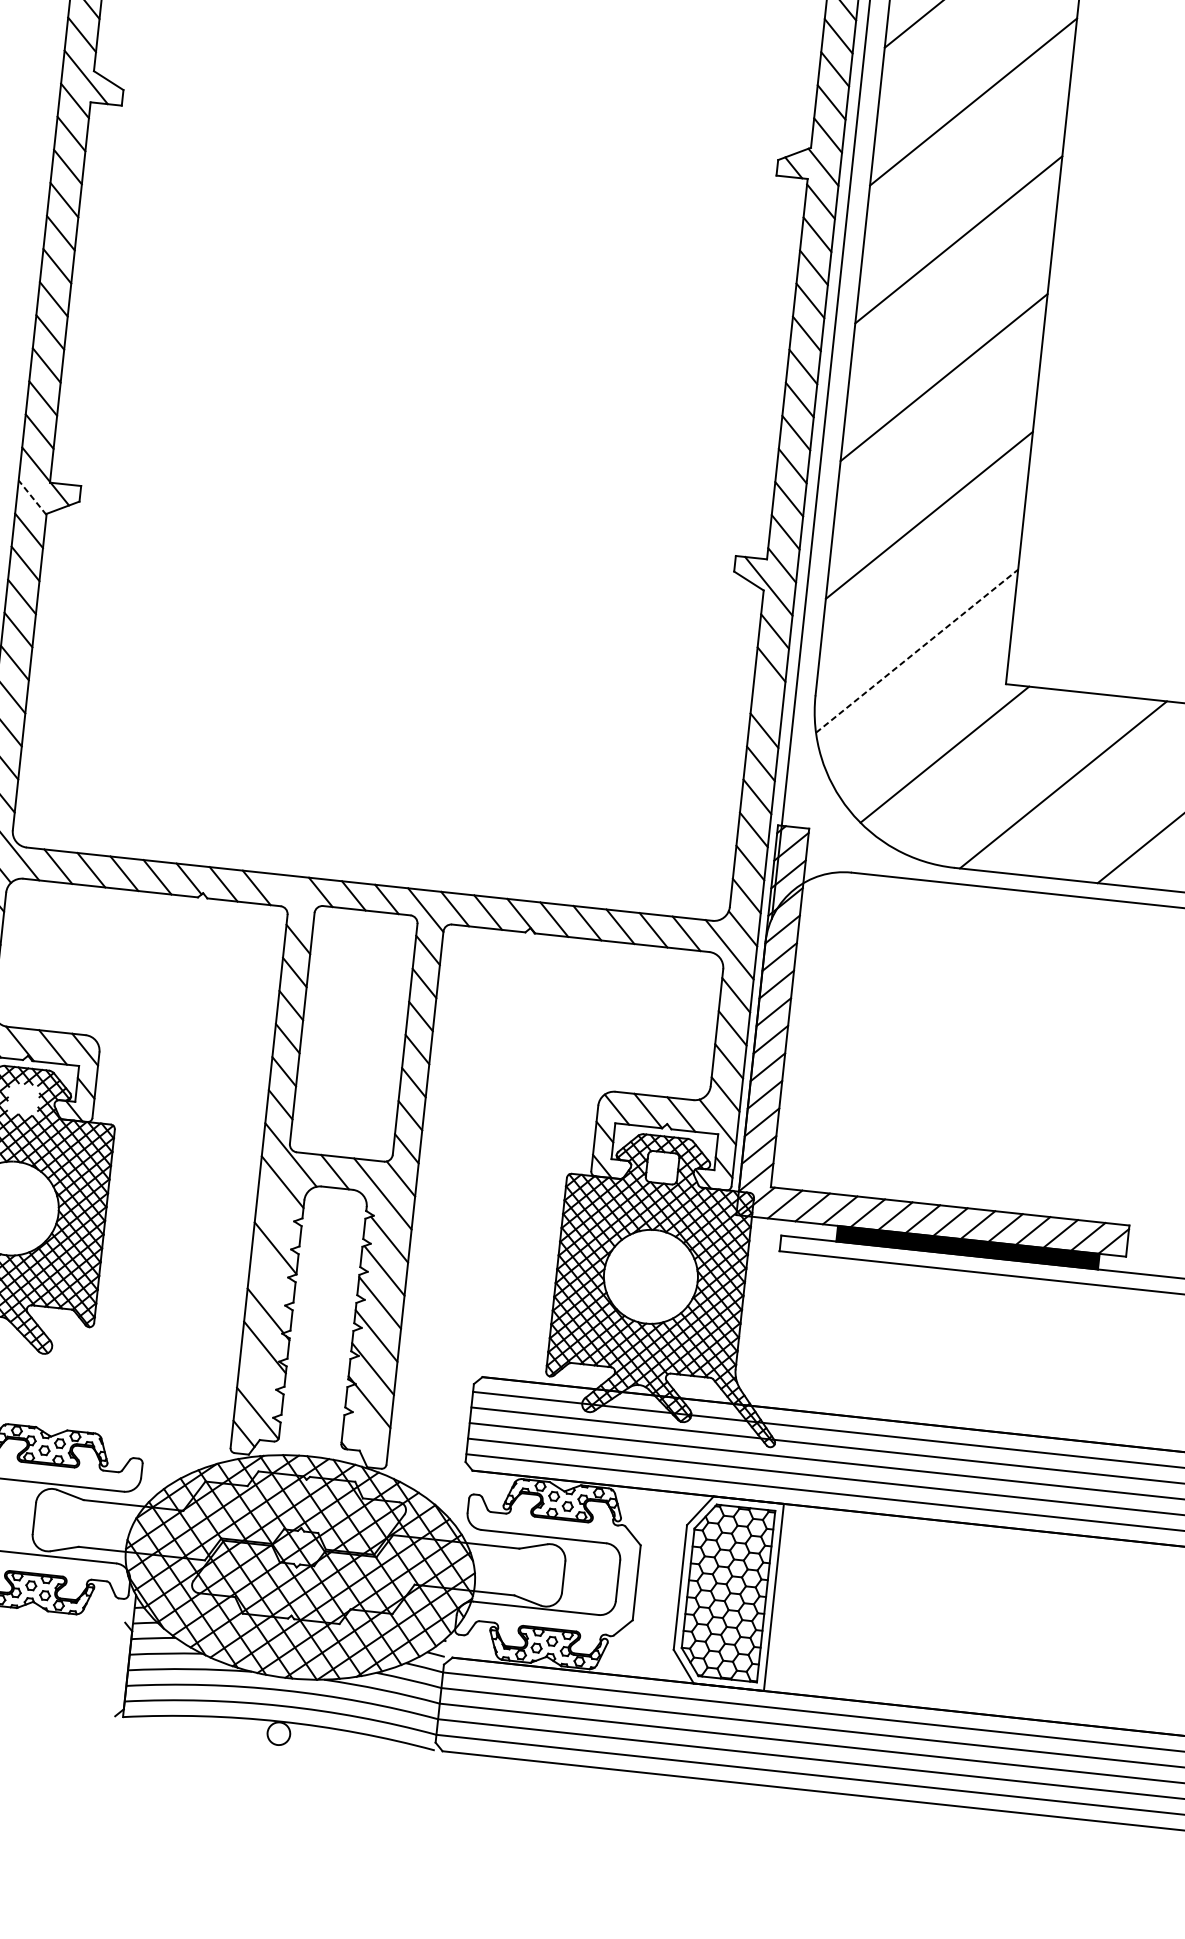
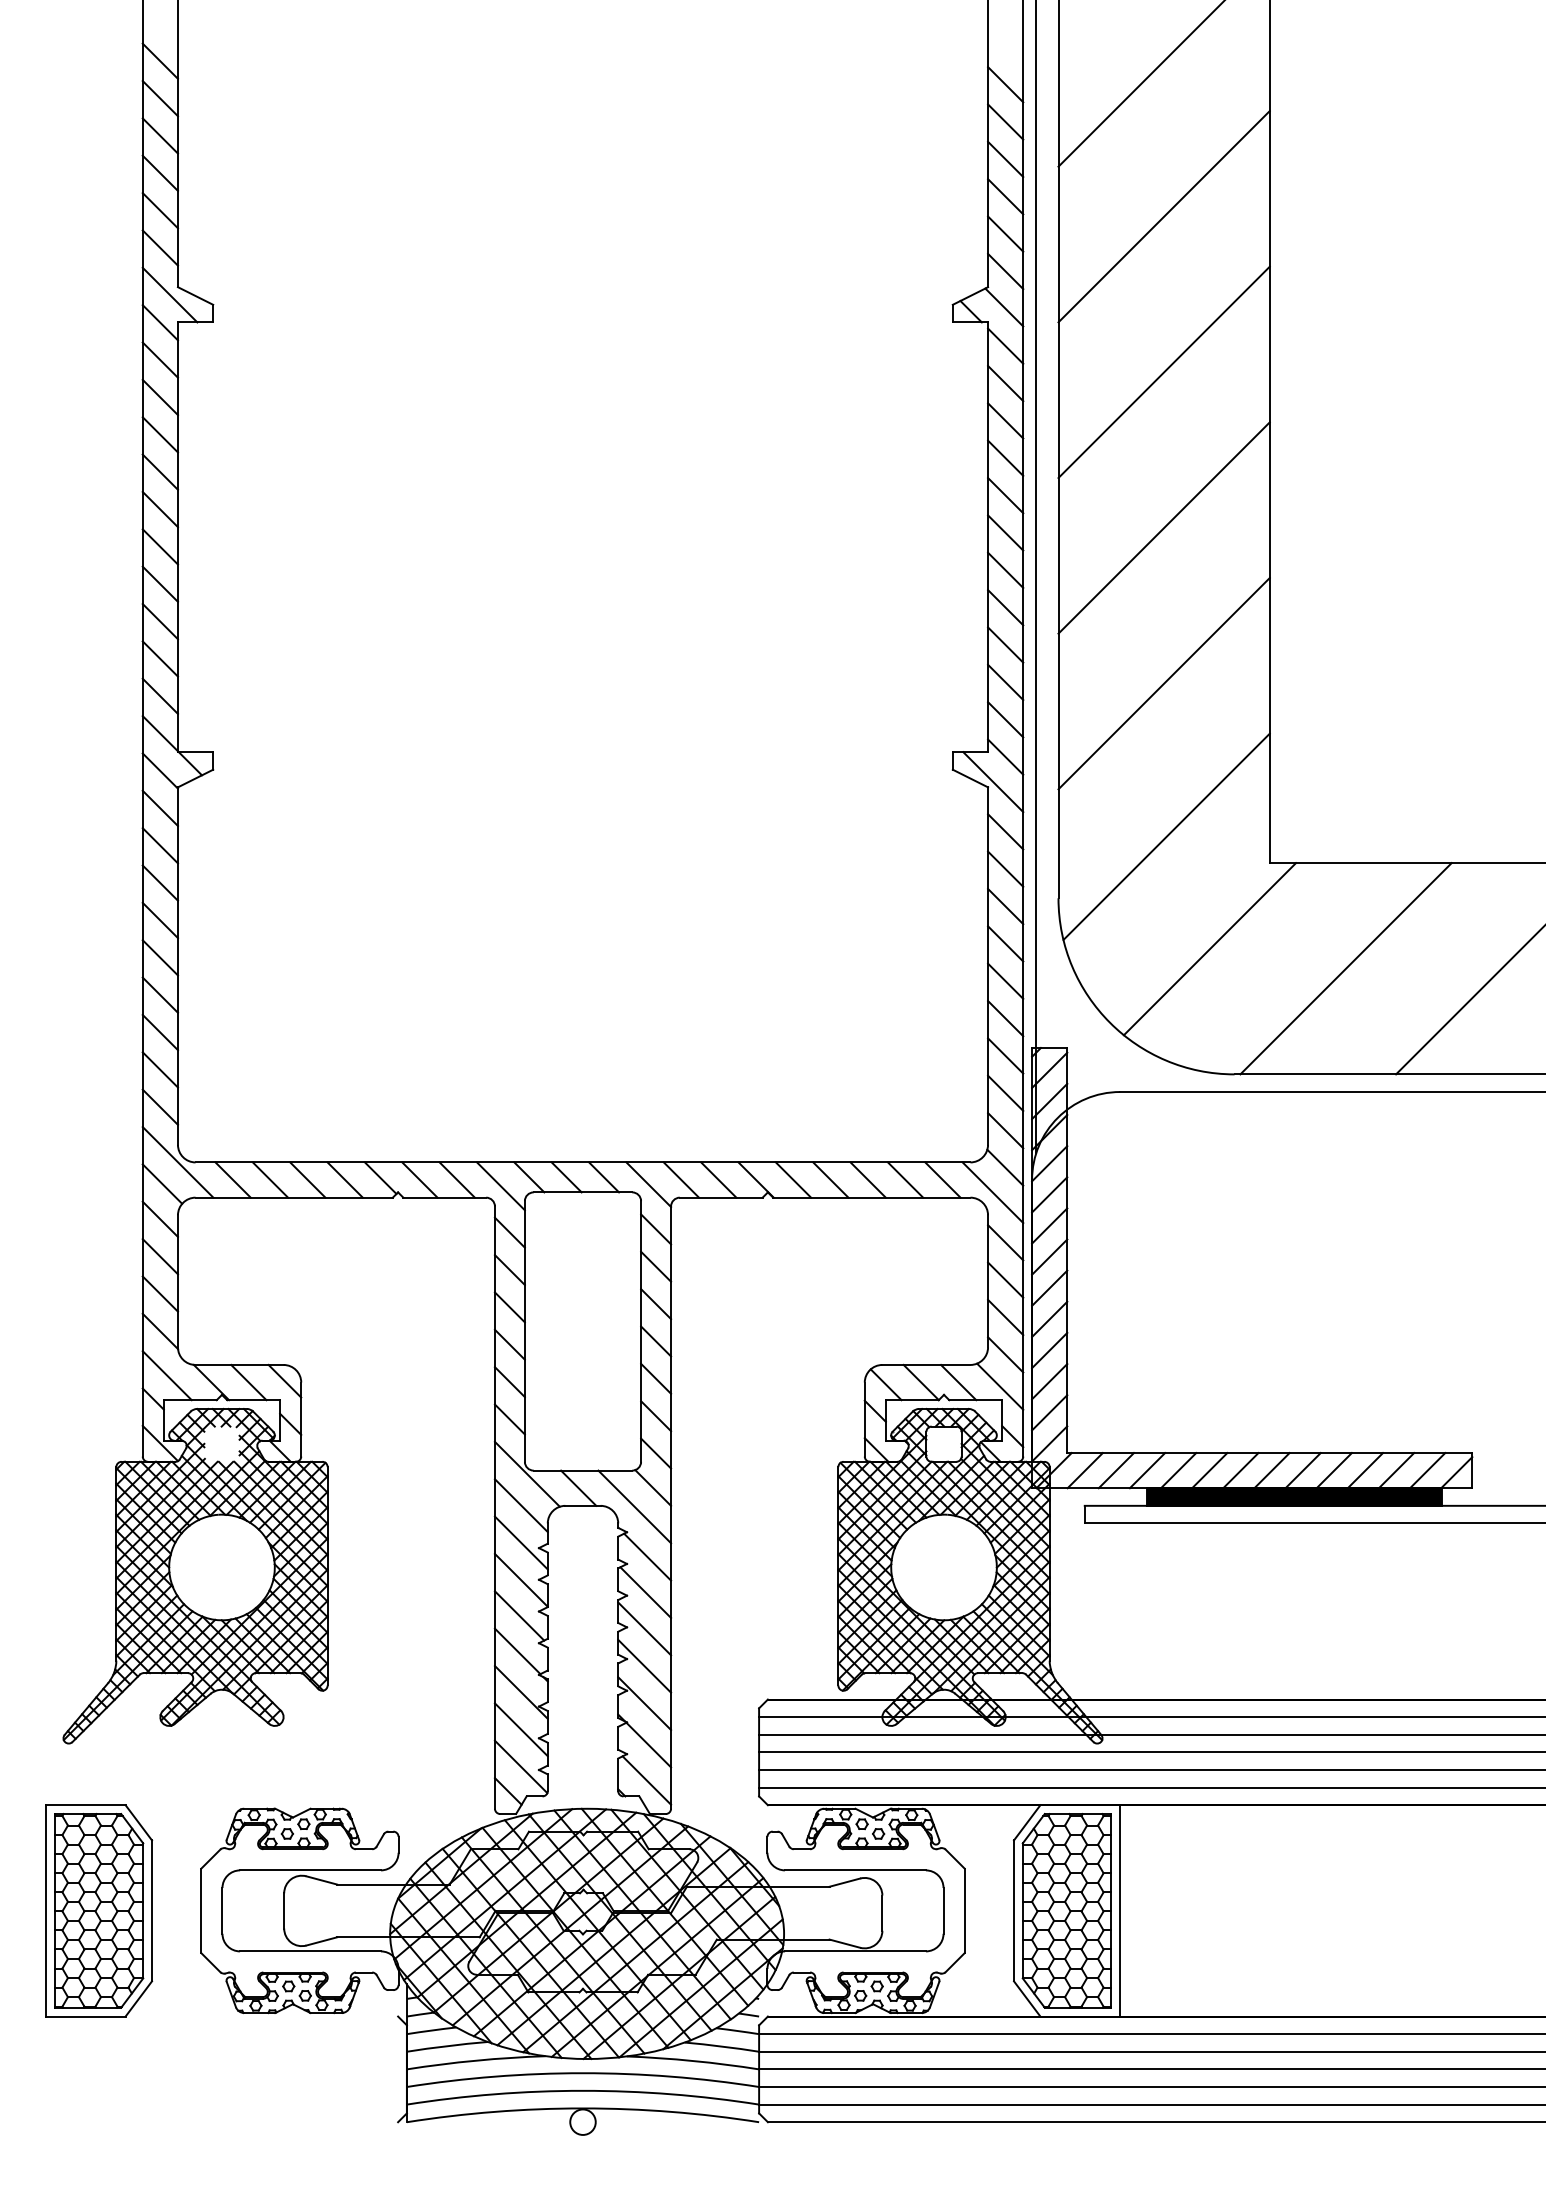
line: (32, 498) -> (160, 771), dashed -> solid
line: (917, 650) -> (1166, 836), dashed -> solid
line: (767, 697) -> (1005, 906), added
line: (294, 897) -> (500, 1186), added
line: (278, 1214) -> (520, 1542), added
line: (270, 1279) -> (519, 1615), added
line: (260, 1380) -> (520, 1729), added
line: (367, 1437) -> (646, 1780), added

